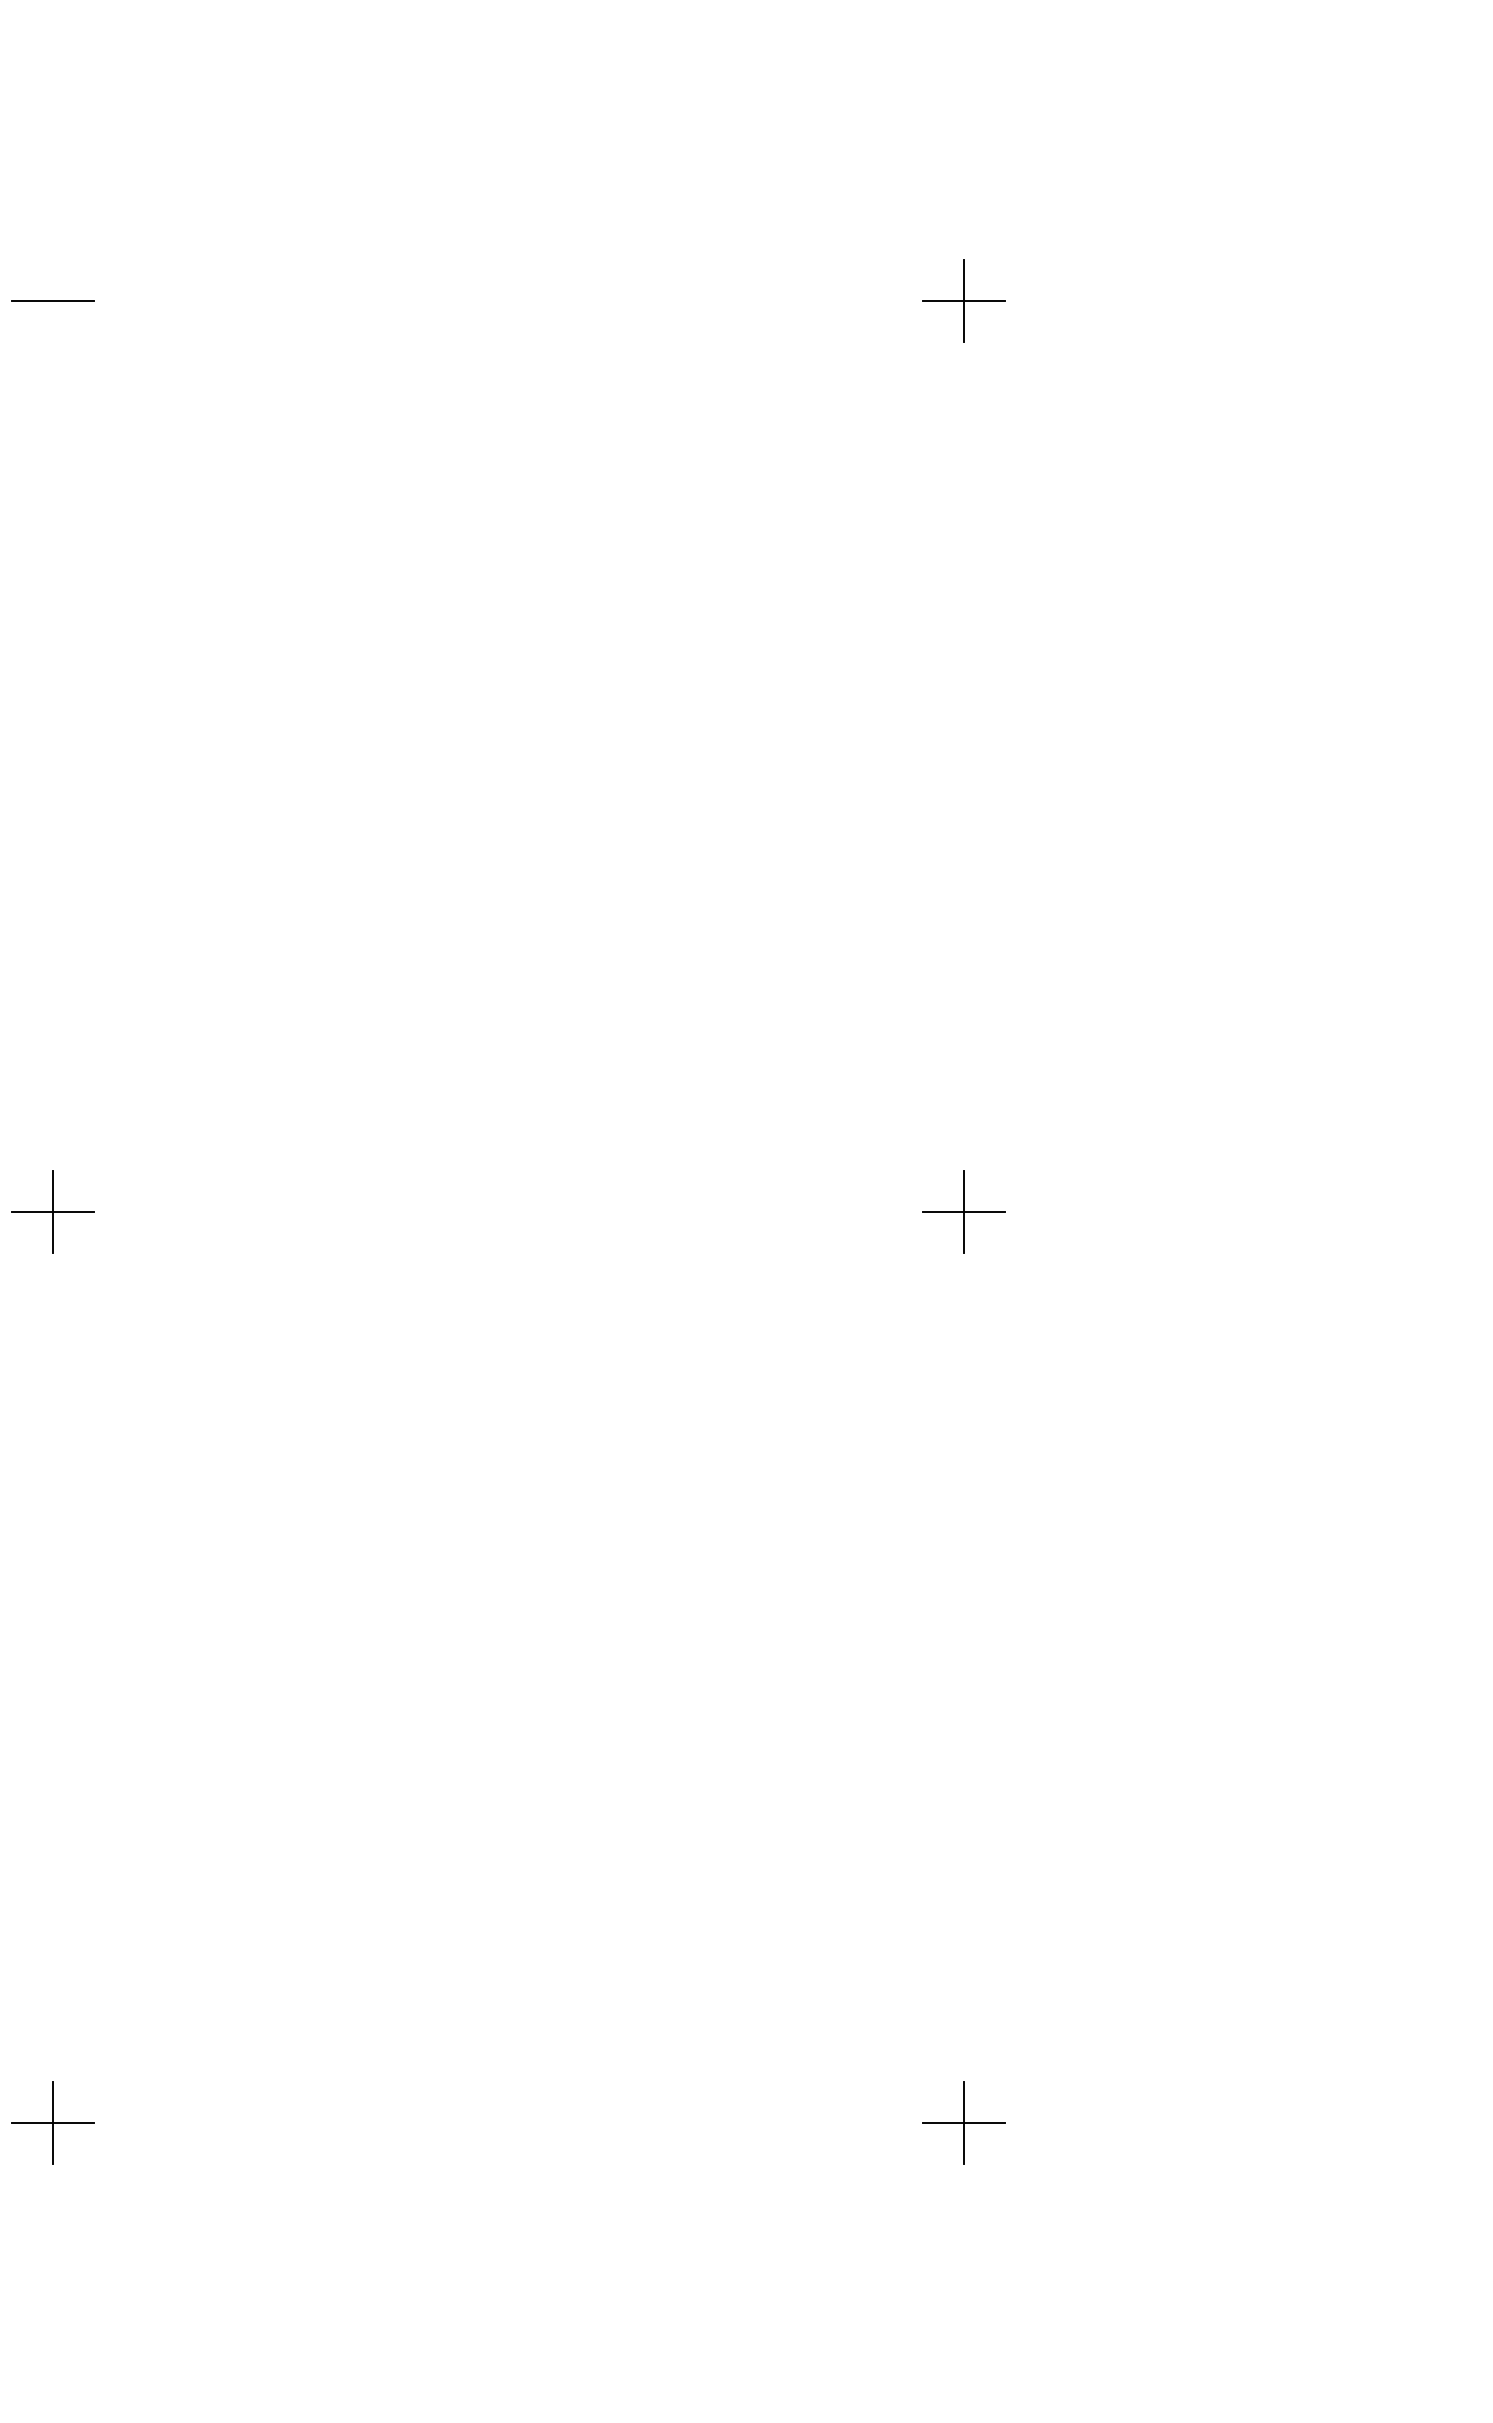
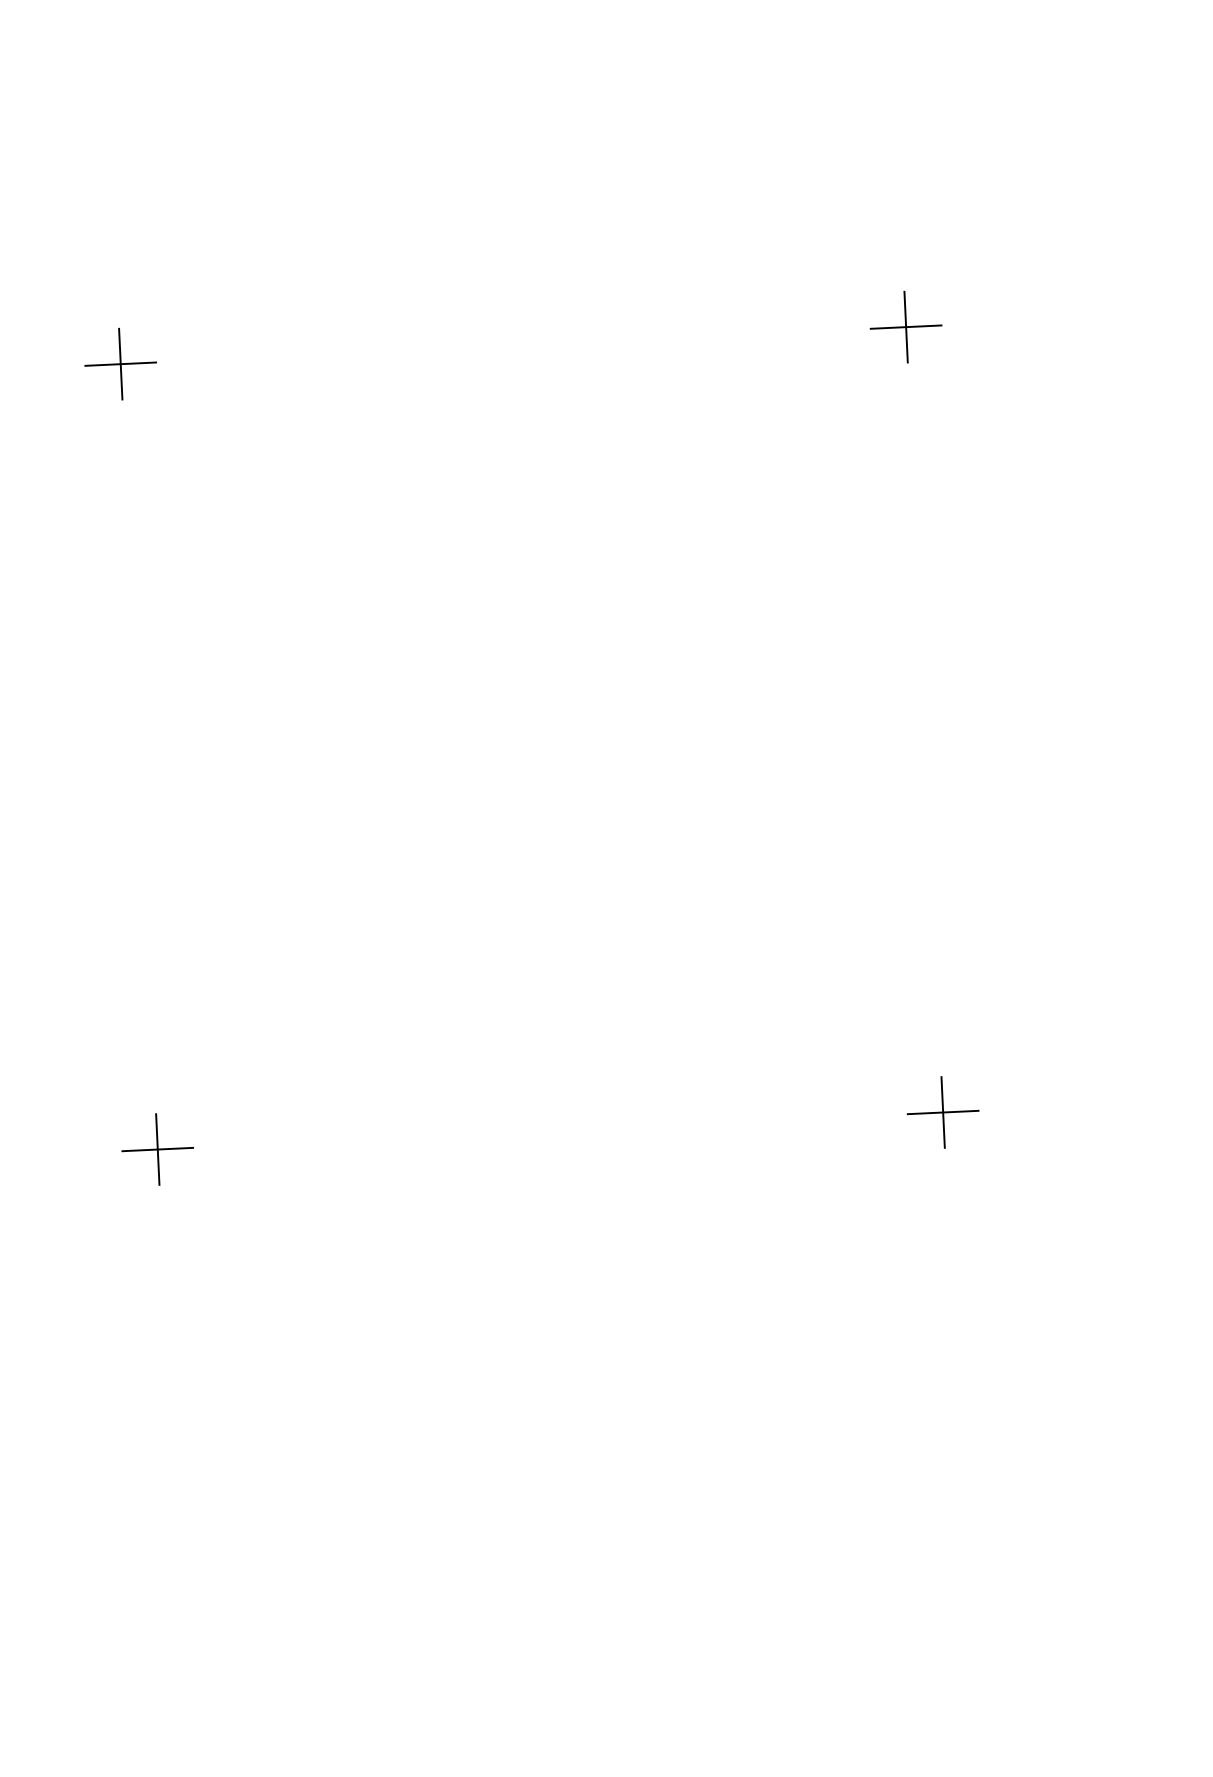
line: (52, 300) -> (120, 363), added

